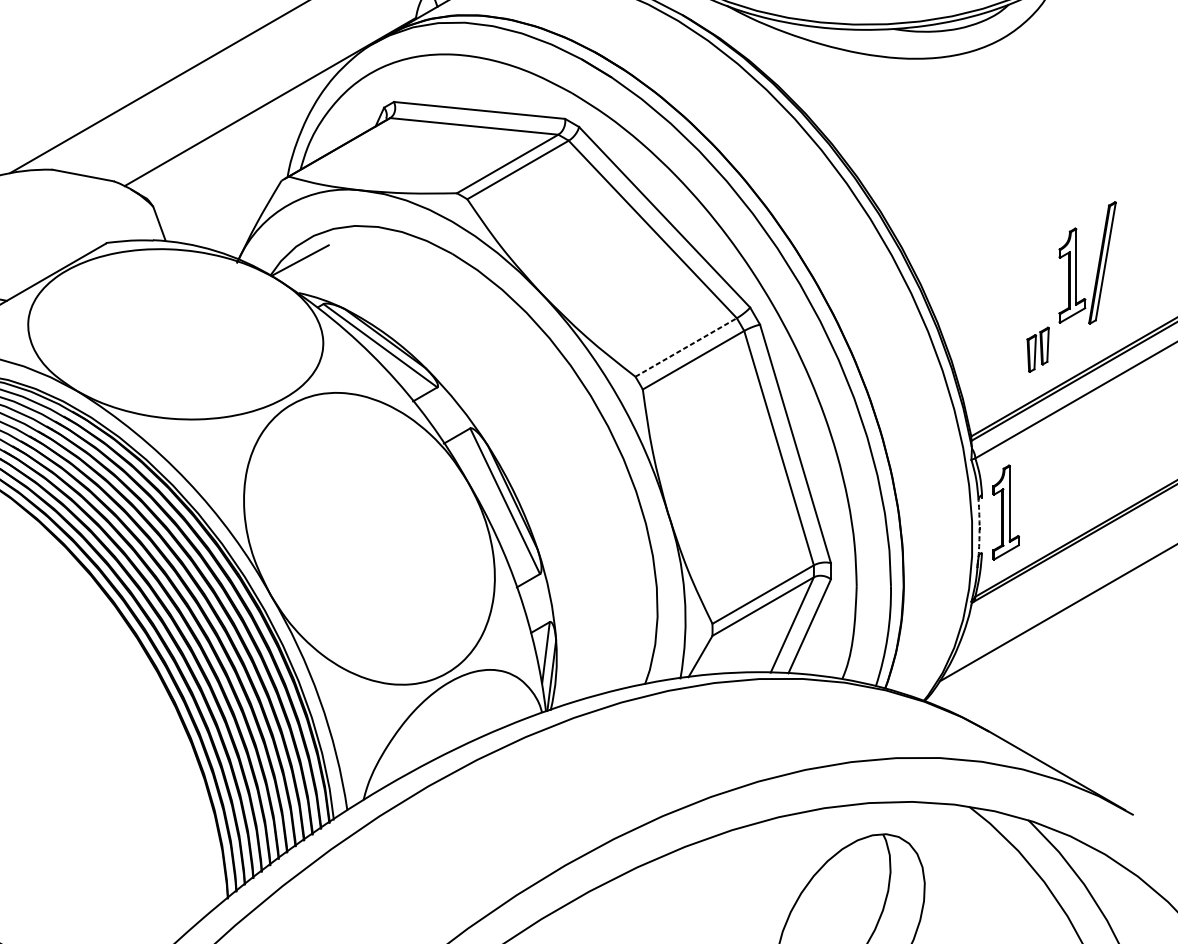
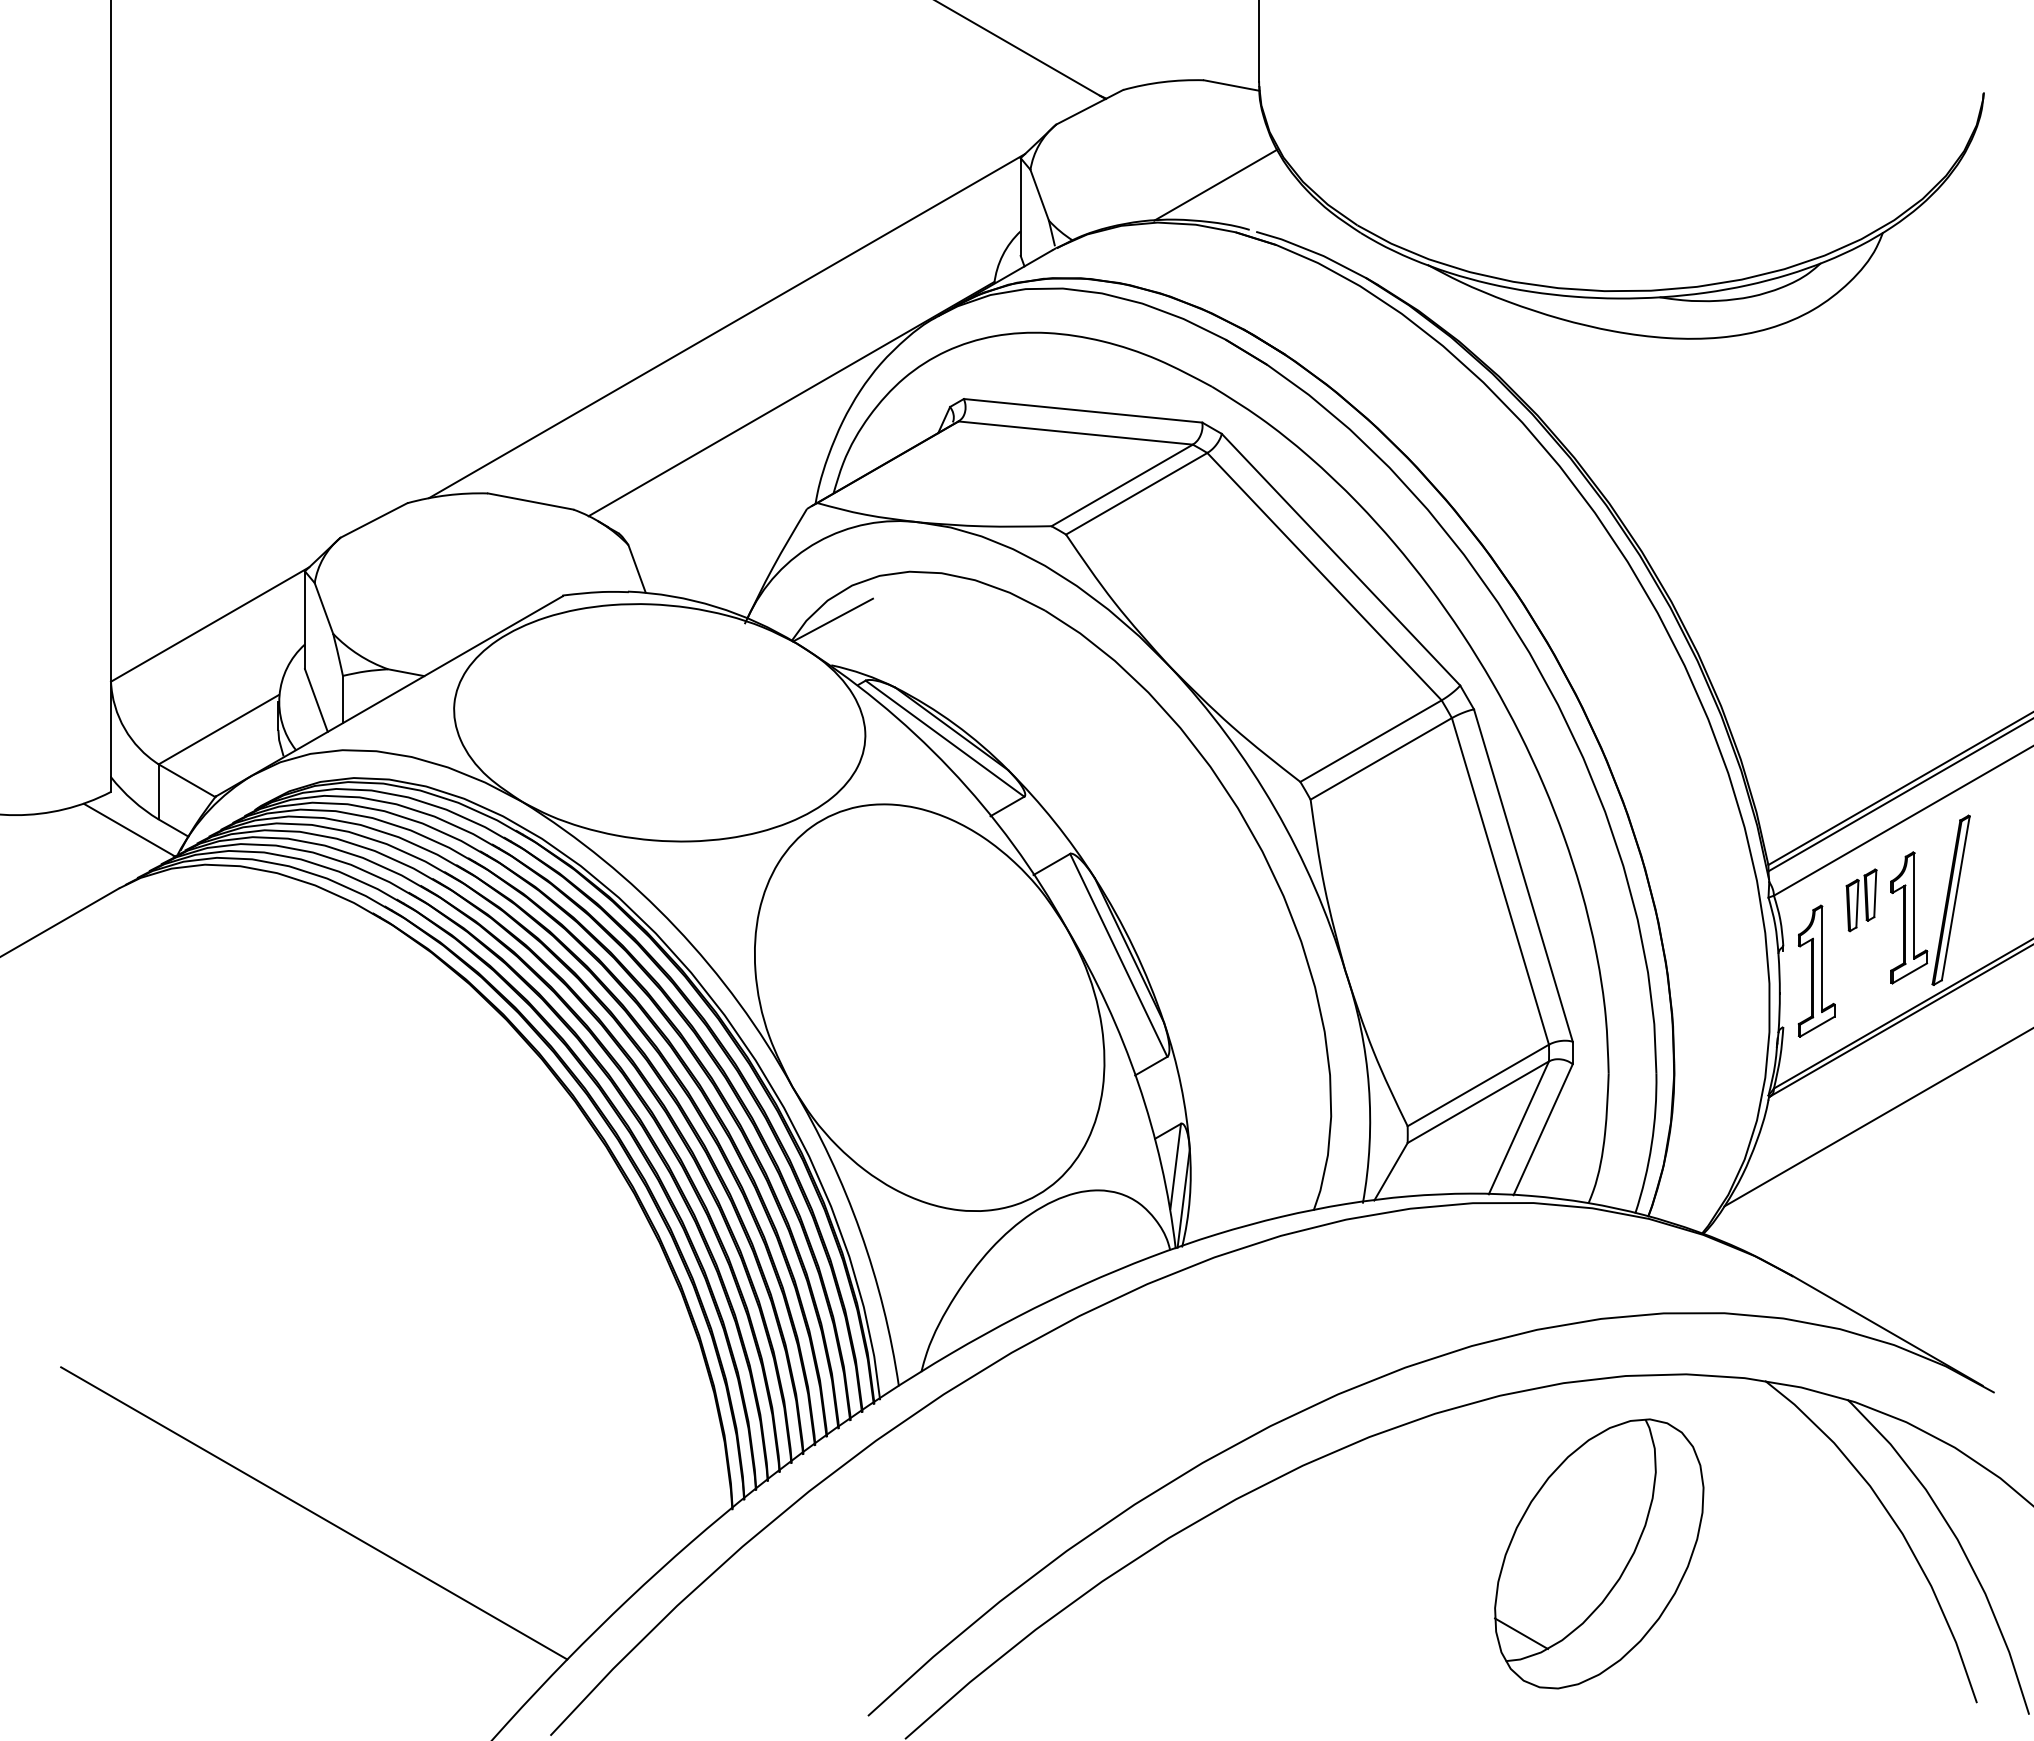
part: (1098, 263) -> (1945, 900), moved
line: (686, 347) -> (1371, 741), dashed -> solid
part: (1038, 349) -> (1861, 900), moved
arc: (979, 528) -> (1779, 993), dashed -> solid

